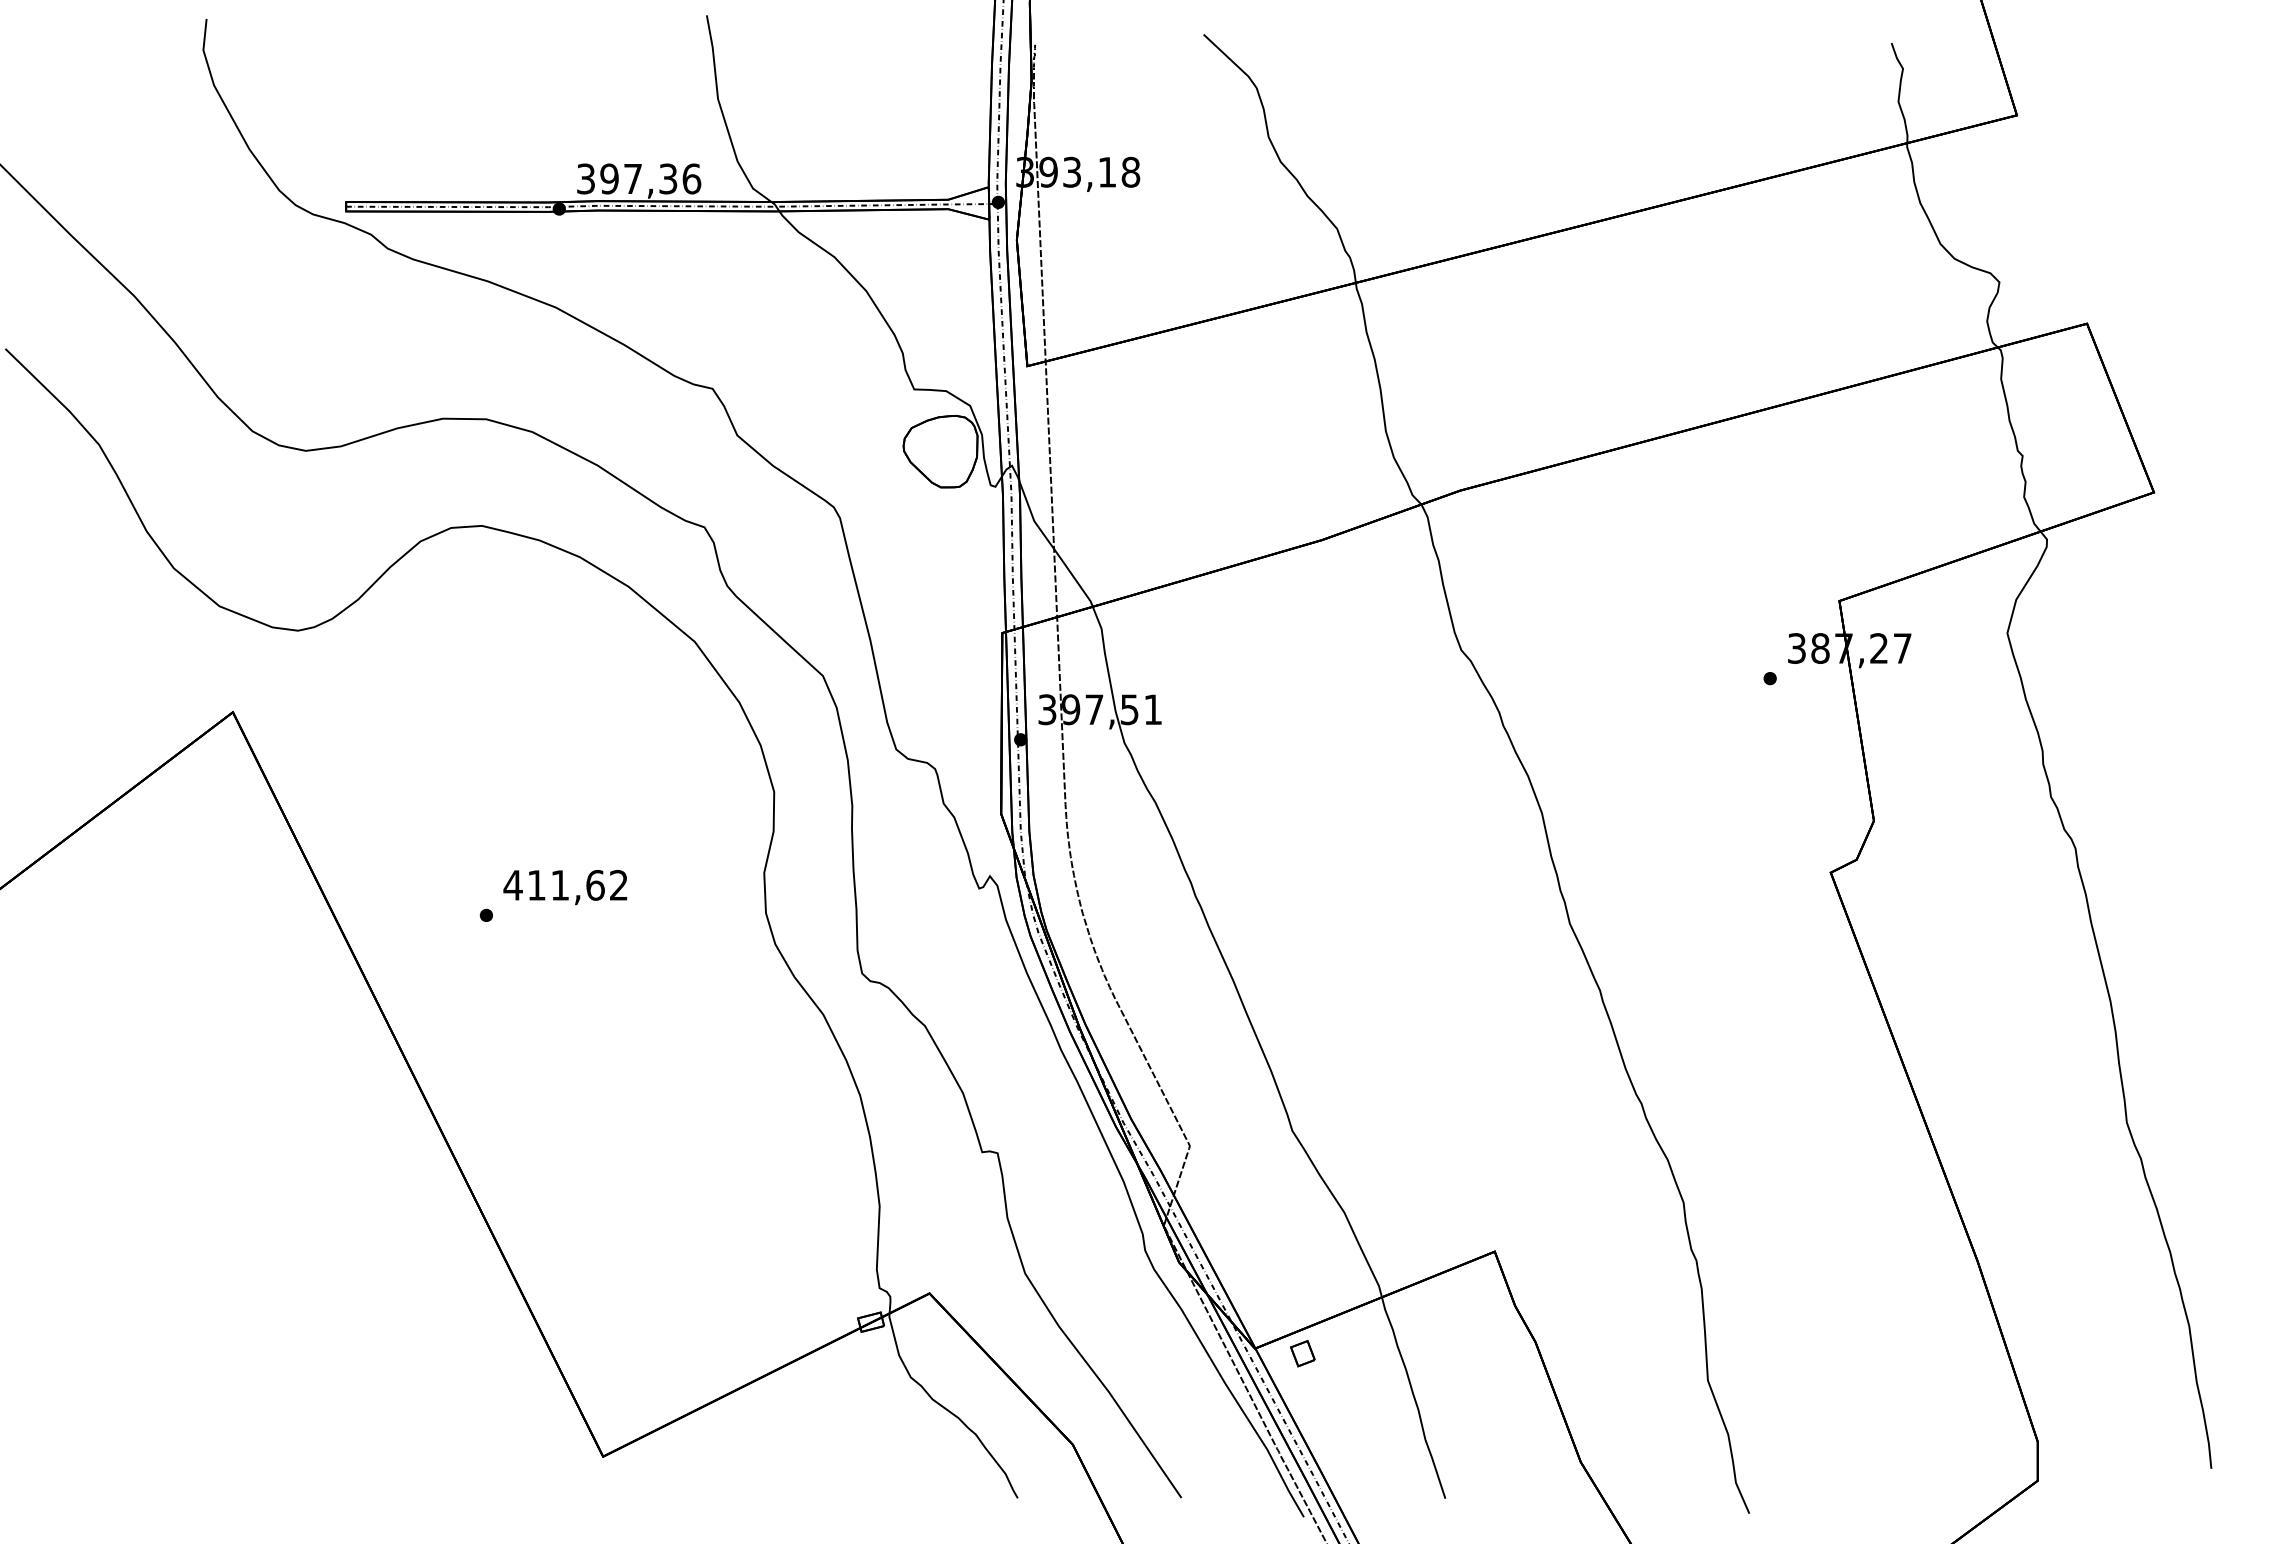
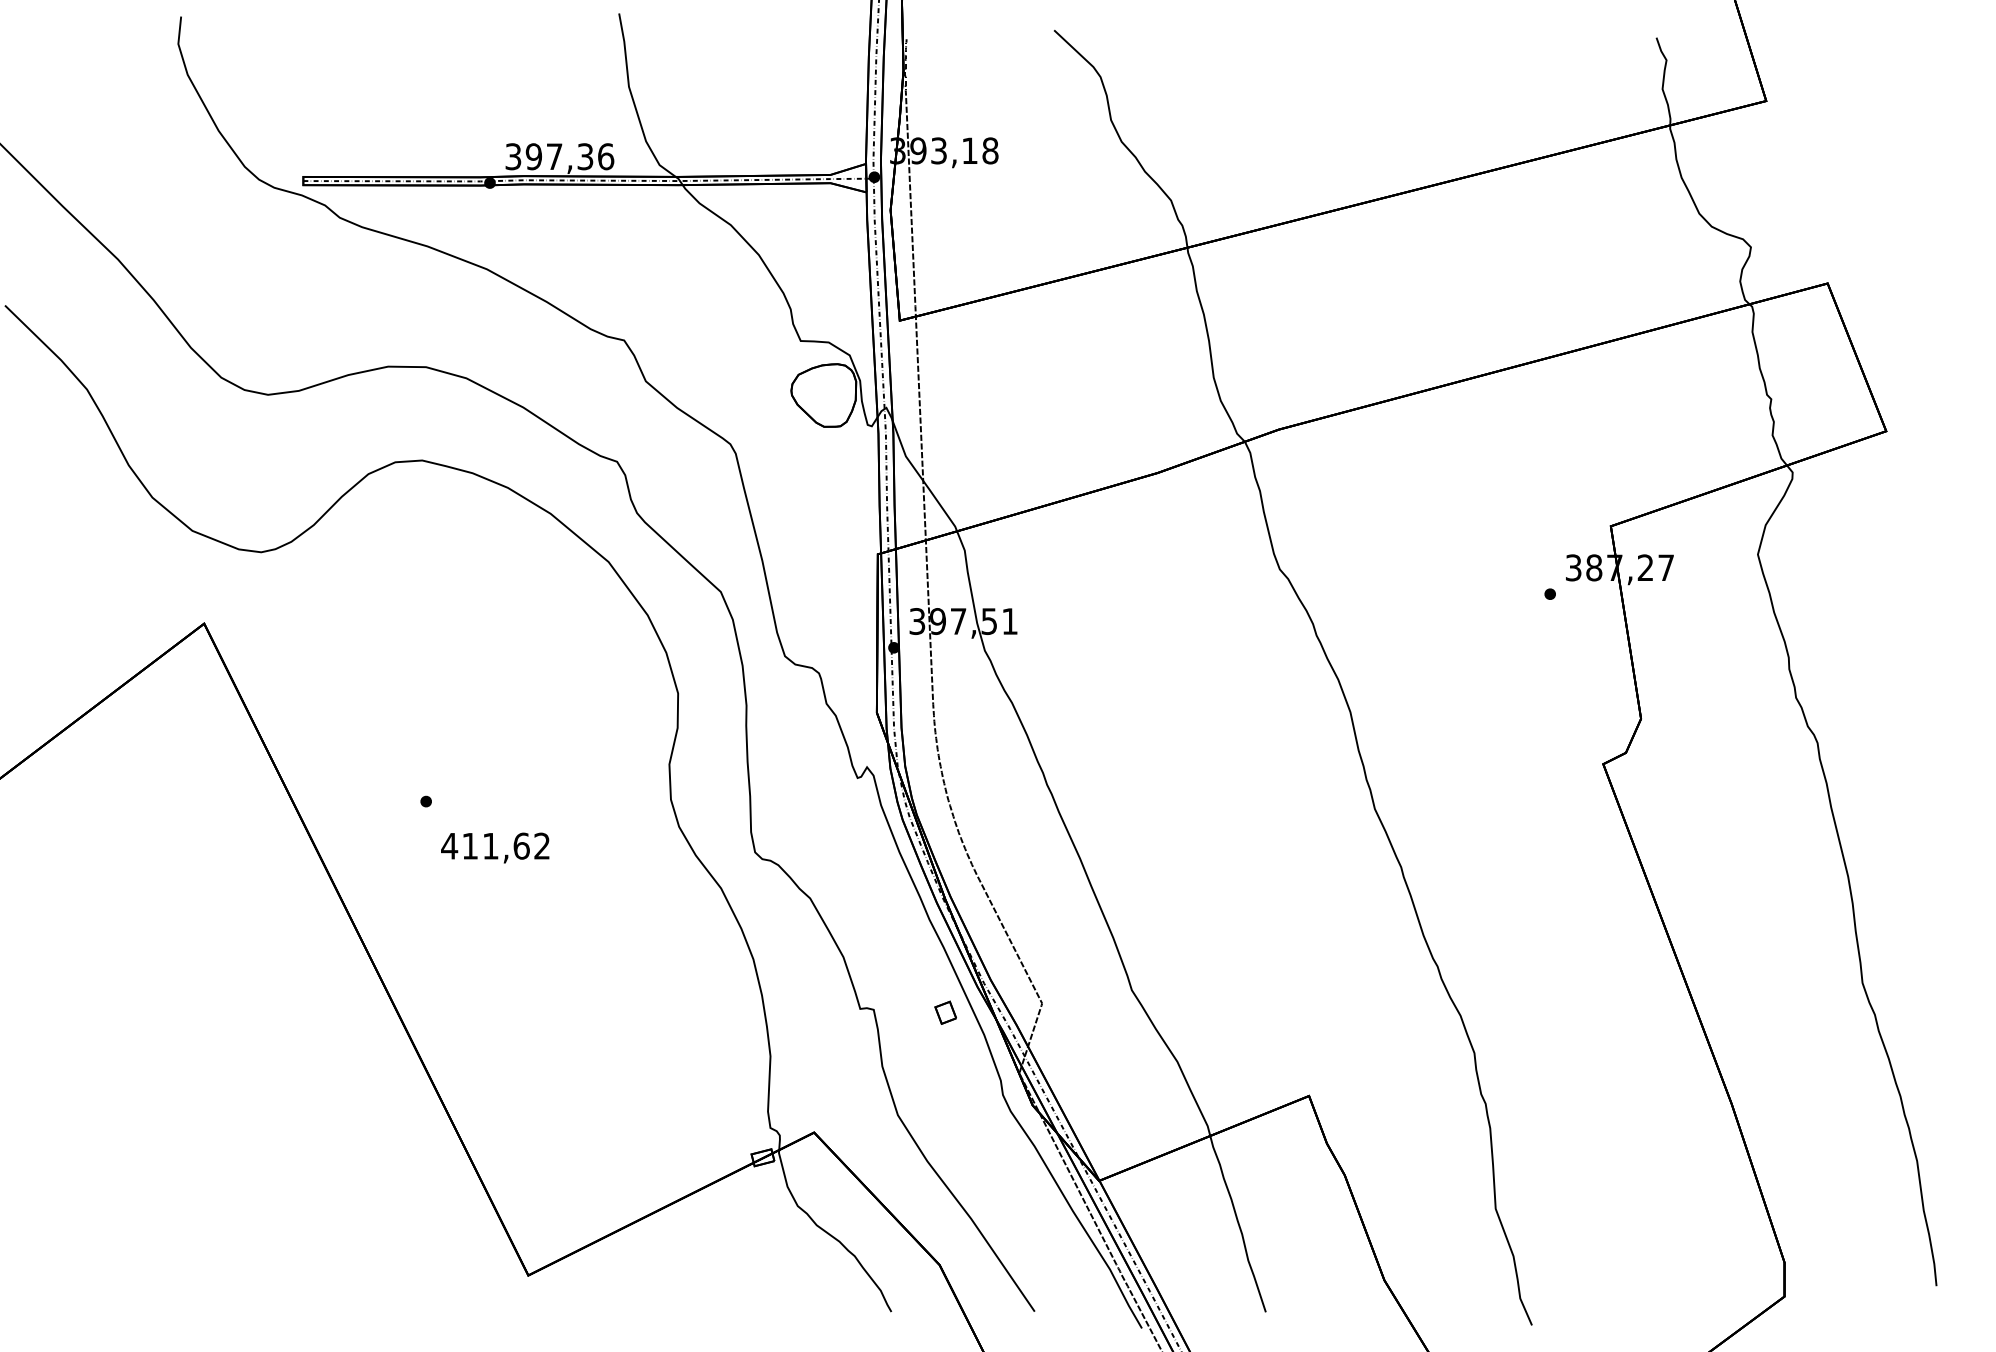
text: (565, 887) -> (495, 848), moved
part: (1302, 1353) -> (945, 1012), moved

